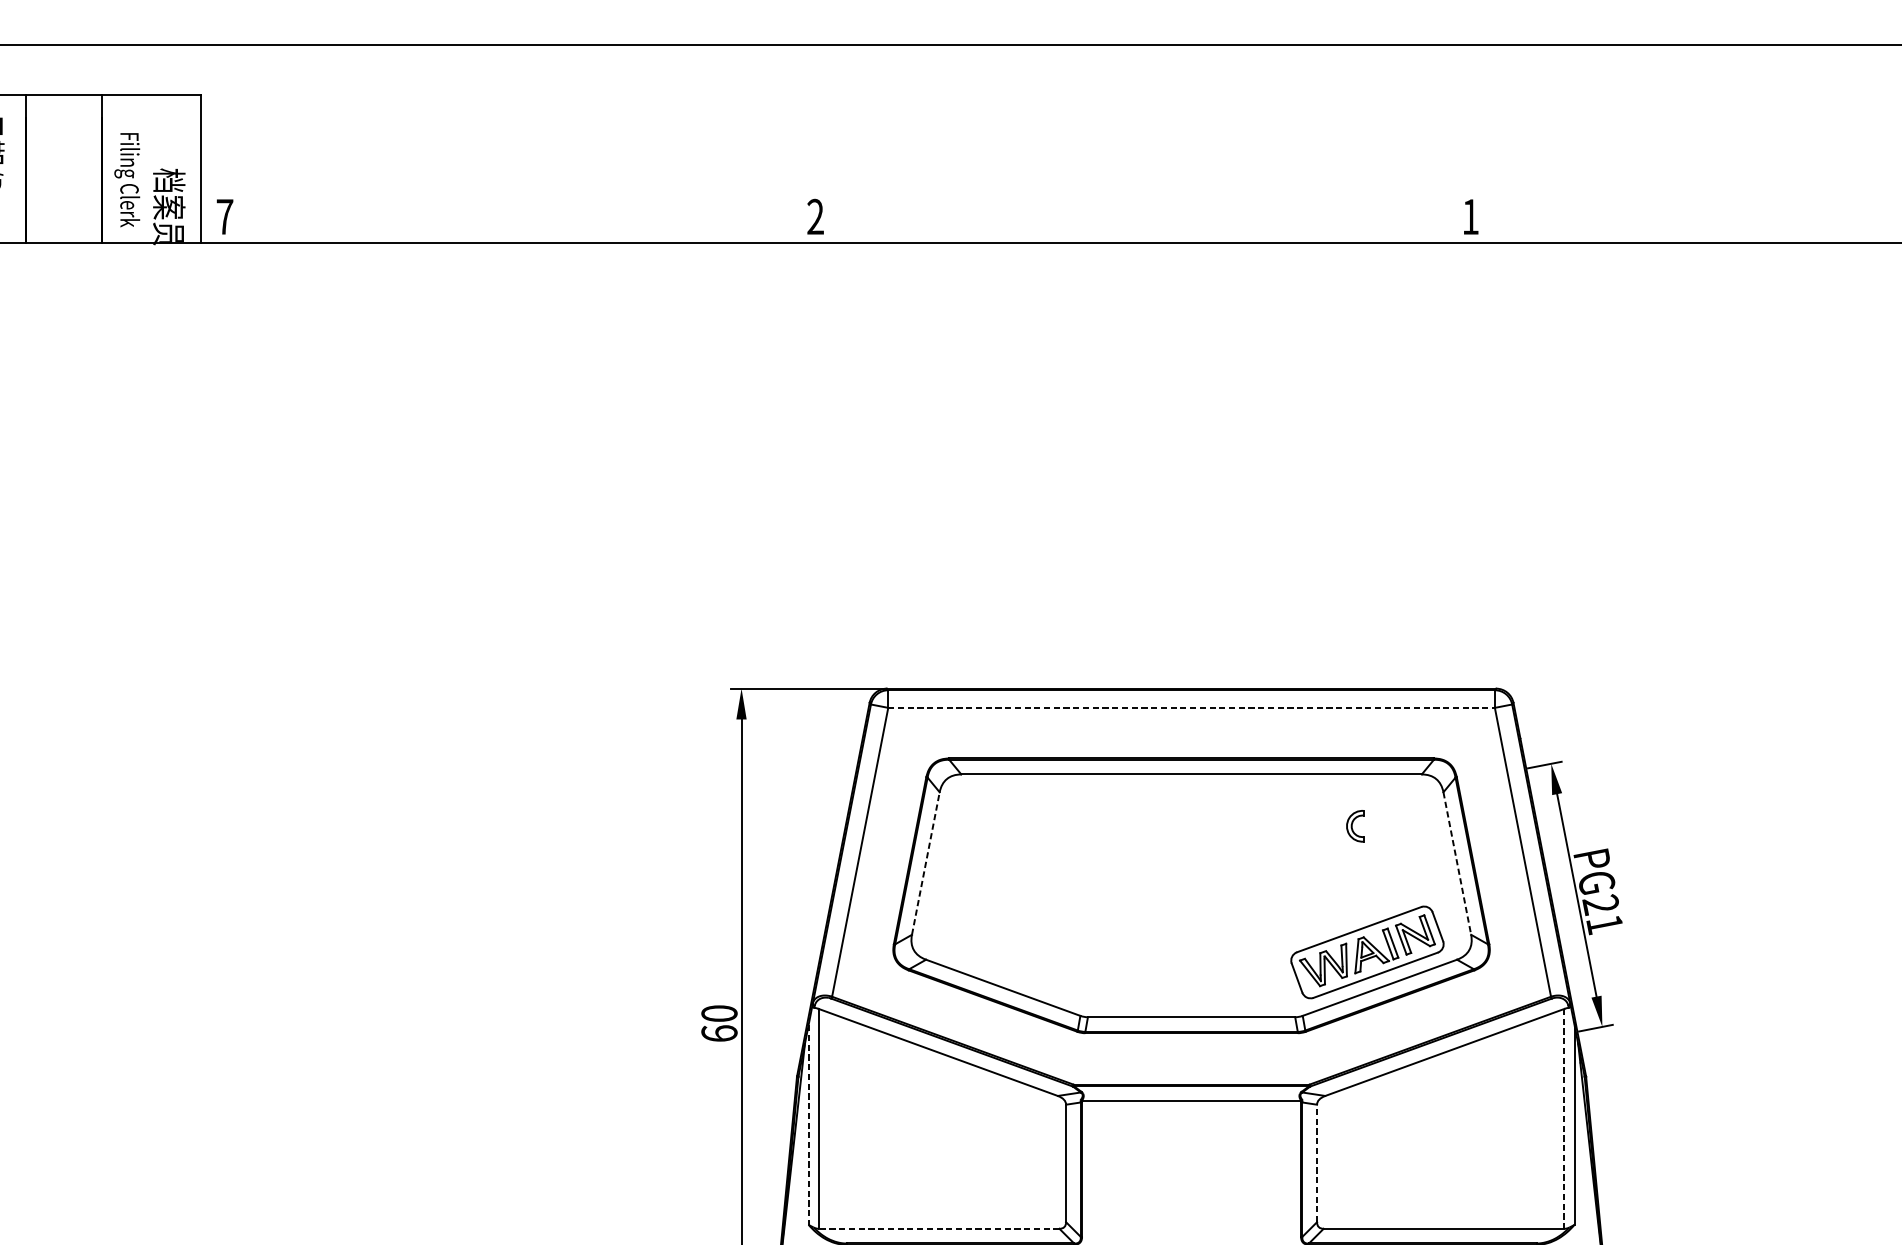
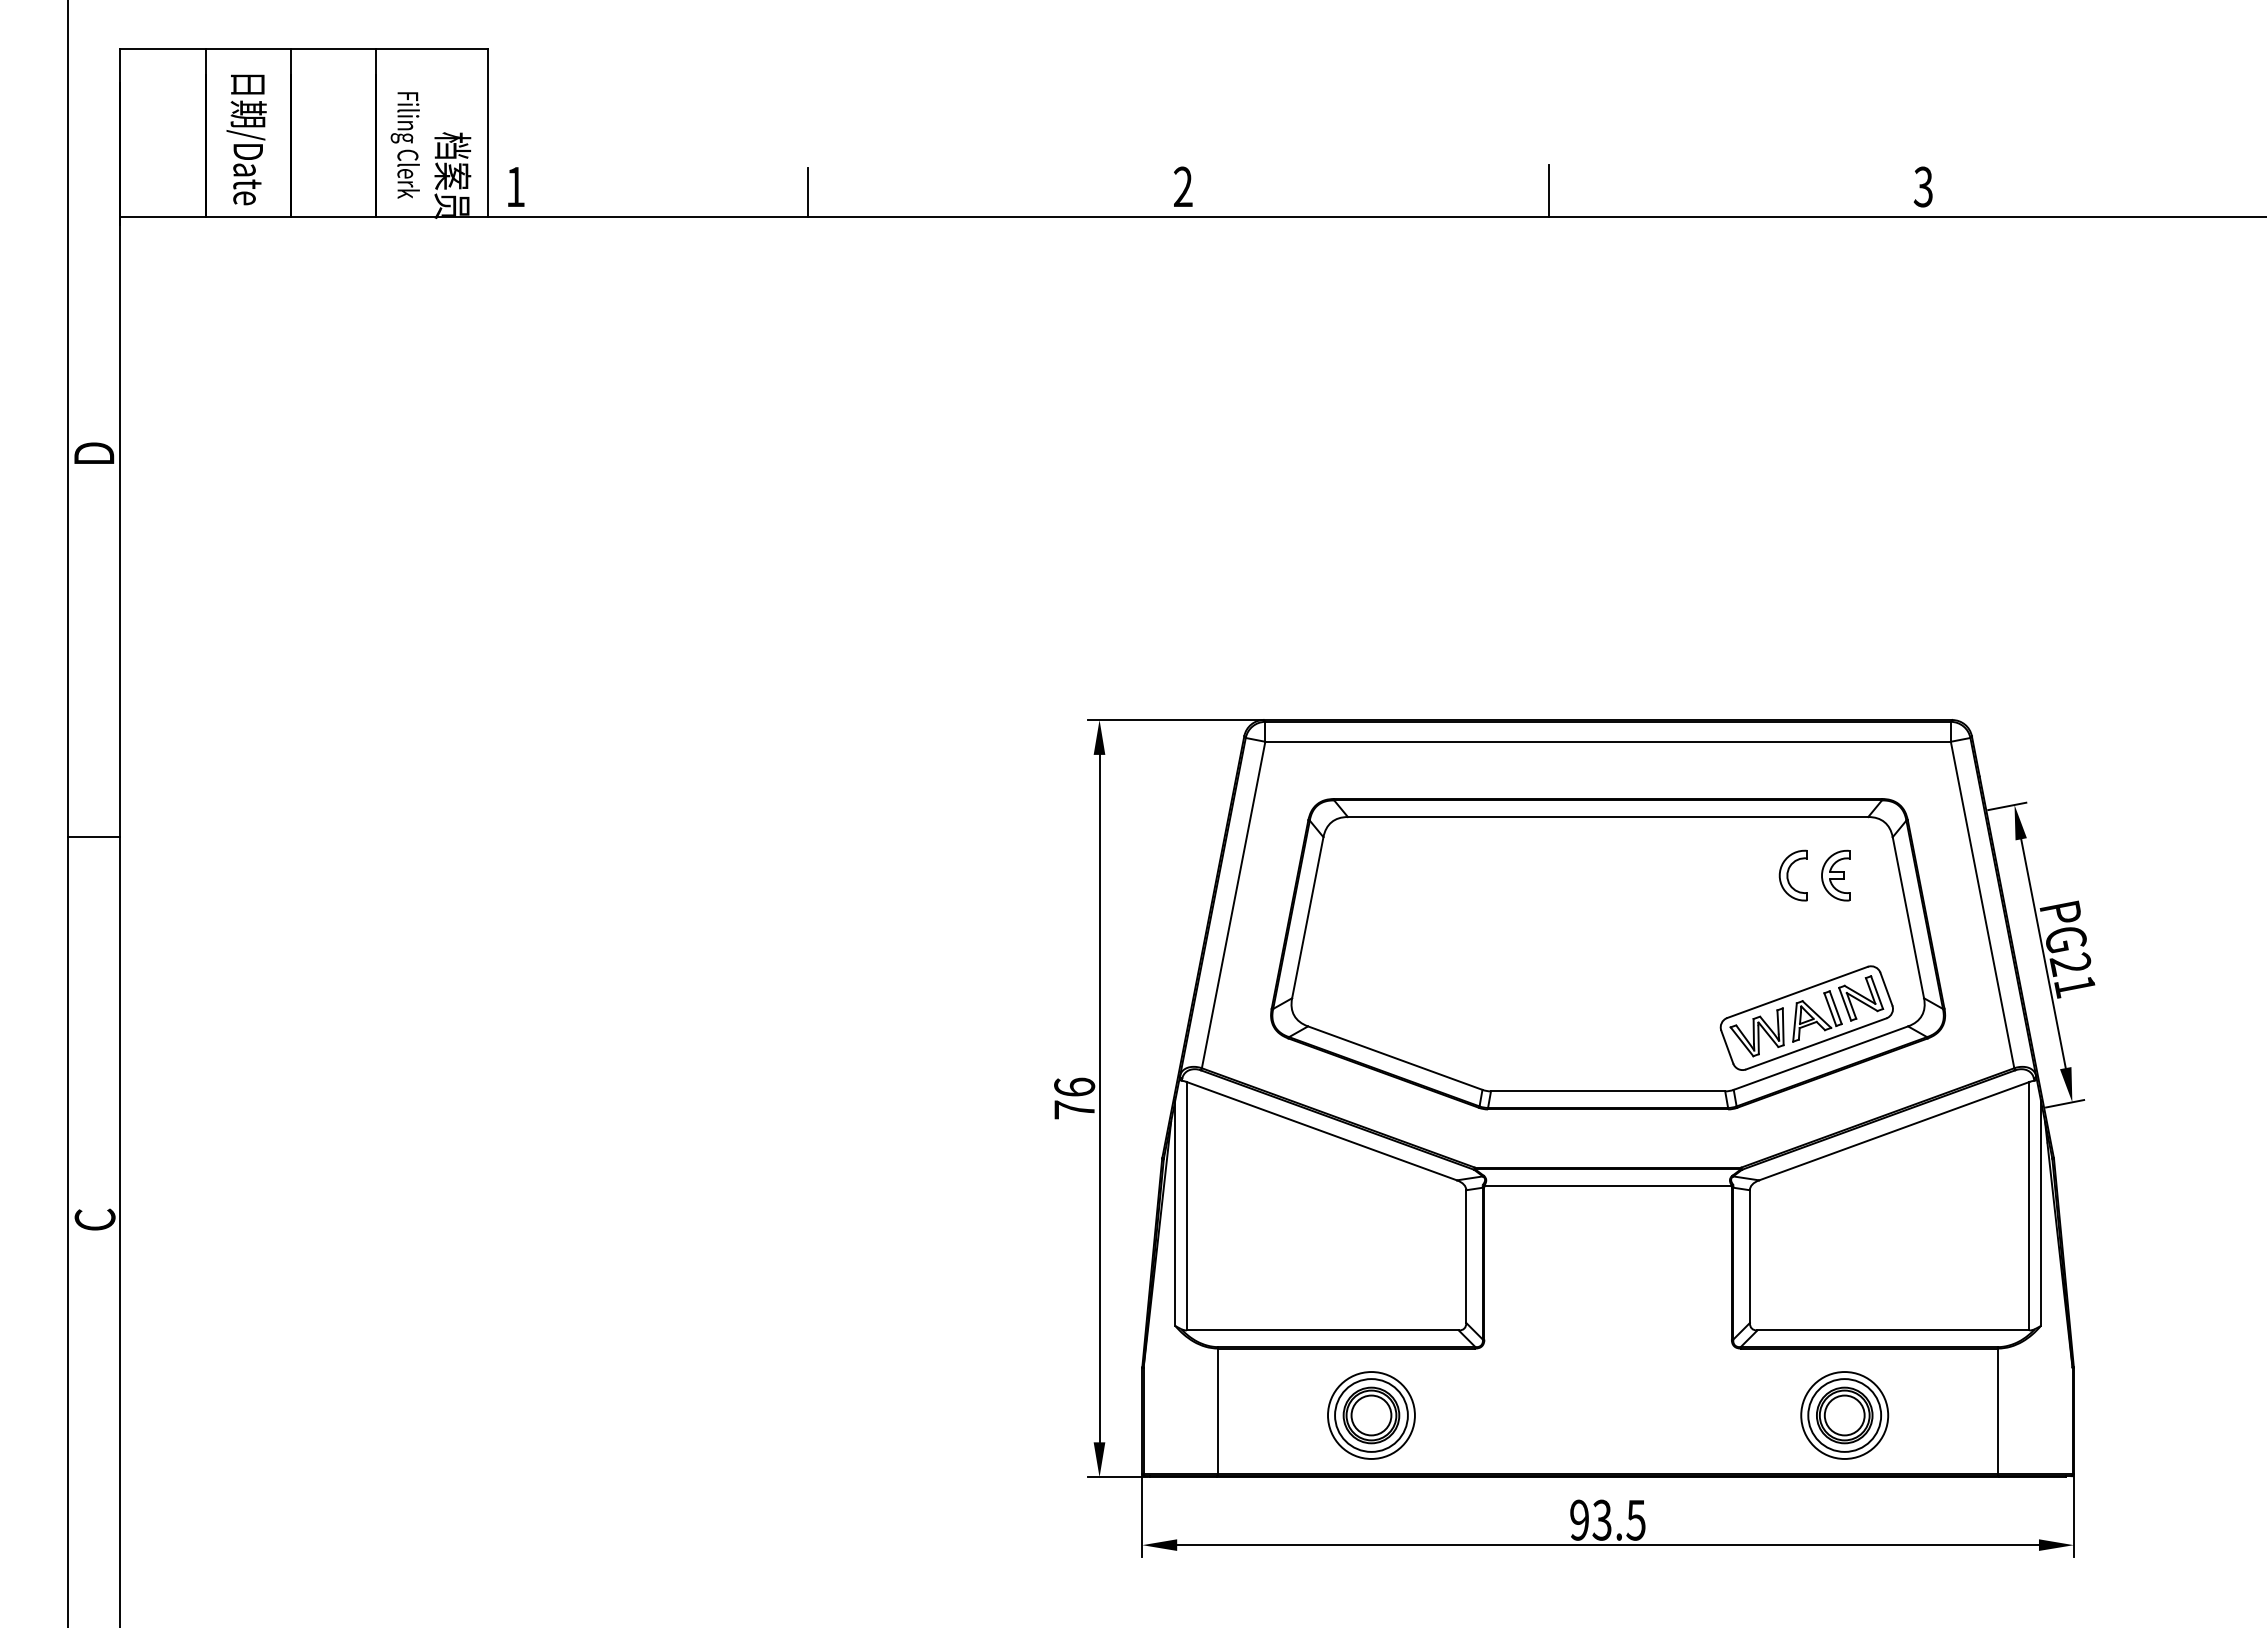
text: (224, 216) -> (515, 186), 7 -> 1
text: (1469, 216) -> (1922, 186), 1 -> 3
line: (1138, 220) -> (1548, 190), added
line: (484, 221) -> (808, 192), added
line: (1191, 707) -> (1608, 741), dashed -> solid
part: (1354, 826) -> (1792, 875), size x1.43
part: (1392, 826) -> (1835, 875), added
line: (925, 863) -> (1307, 917), dashed -> solid
line: (1457, 864) -> (1908, 918), dashed -> solid
text: (719, 1023) -> (1074, 1098), 60 -> 76
line: (1564, 1119) -> (2029, 1206), dashed -> solid
line: (808, 1125) -> (1175, 1213), dashed -> solid
line: (1316, 1163) -> (1749, 1256), dashed -> solid
line: (938, 1228) -> (1322, 1330), dashed -> solid

